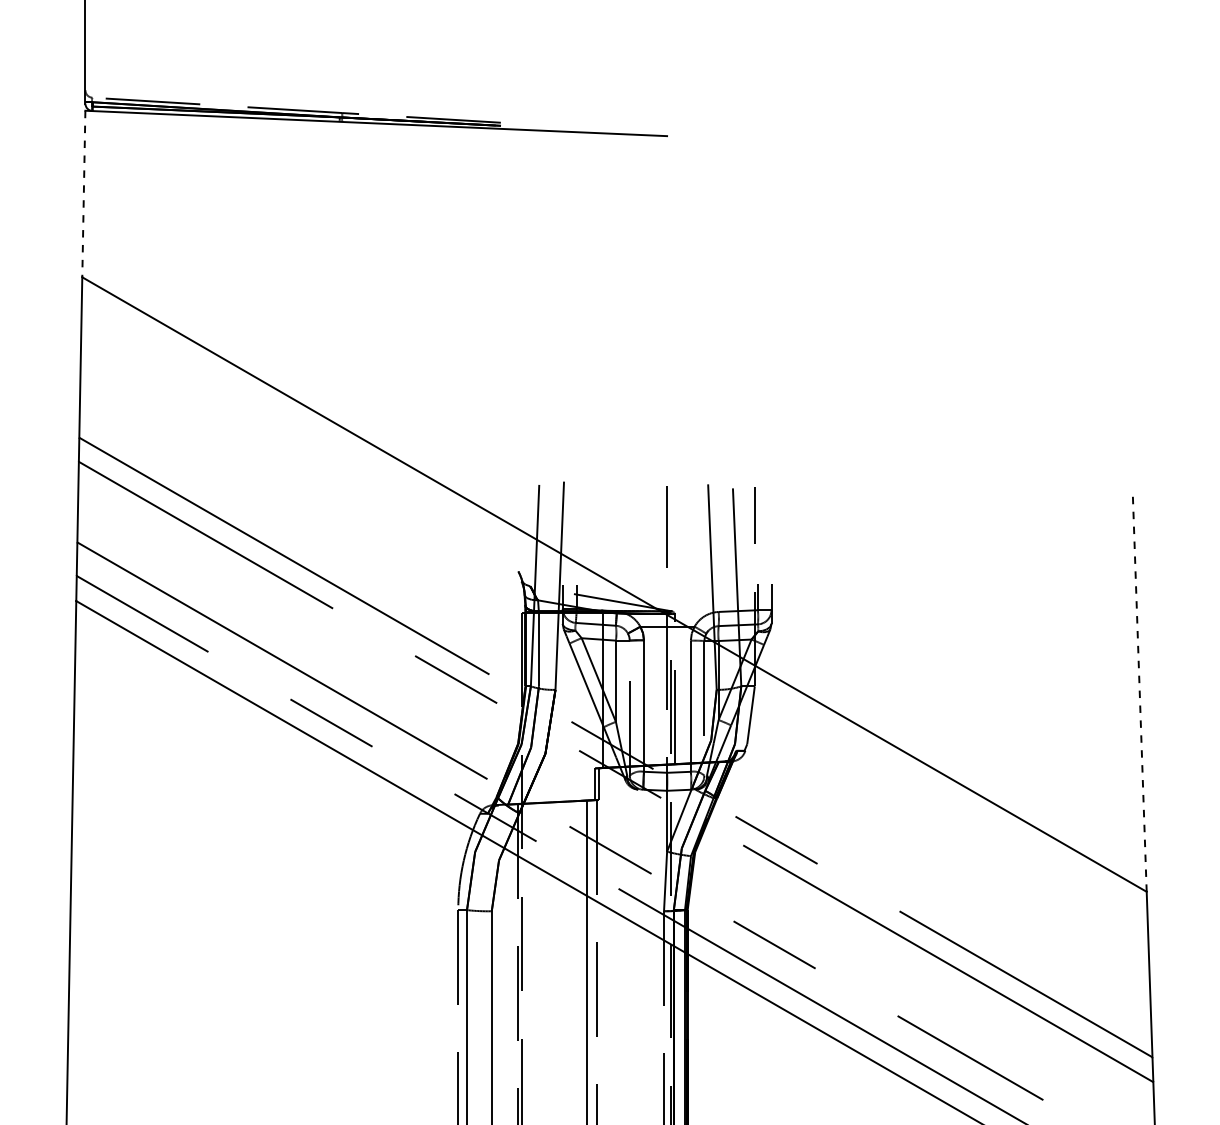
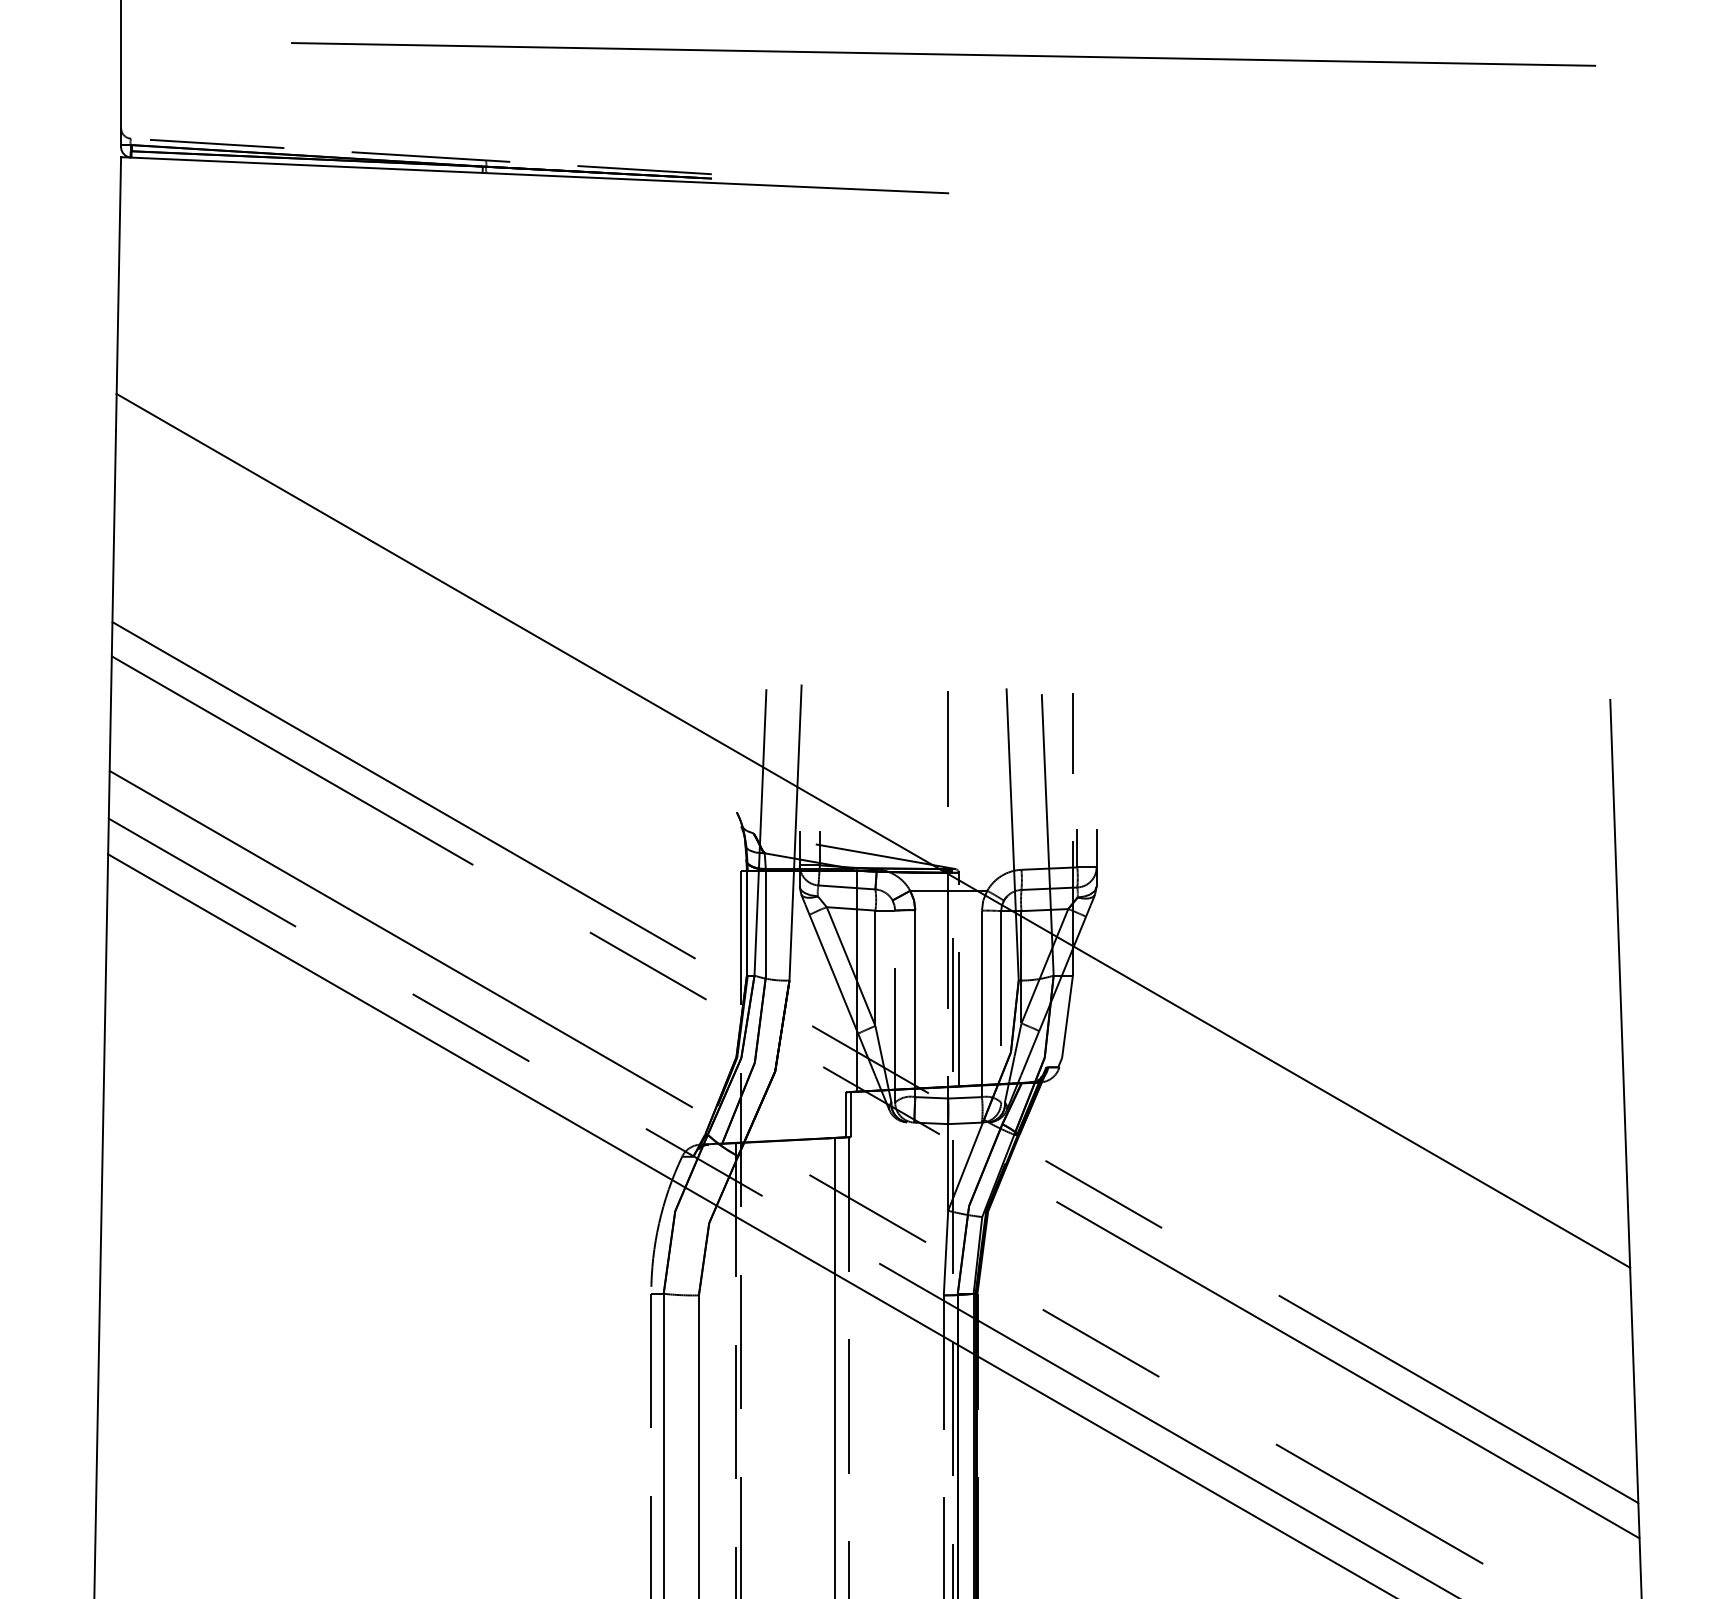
line: (663, 38) -> (943, 54), added
line: (83, 194) -> (118, 276), dashed -> solid
line: (1139, 691) -> (1620, 983), dashed -> solid

